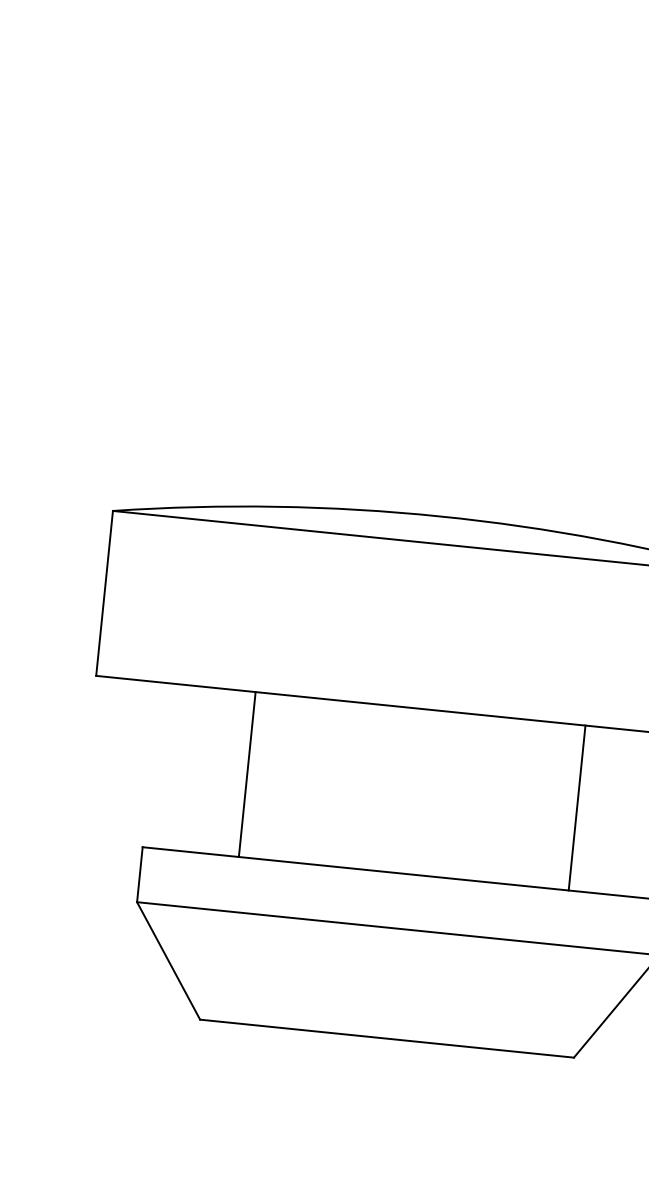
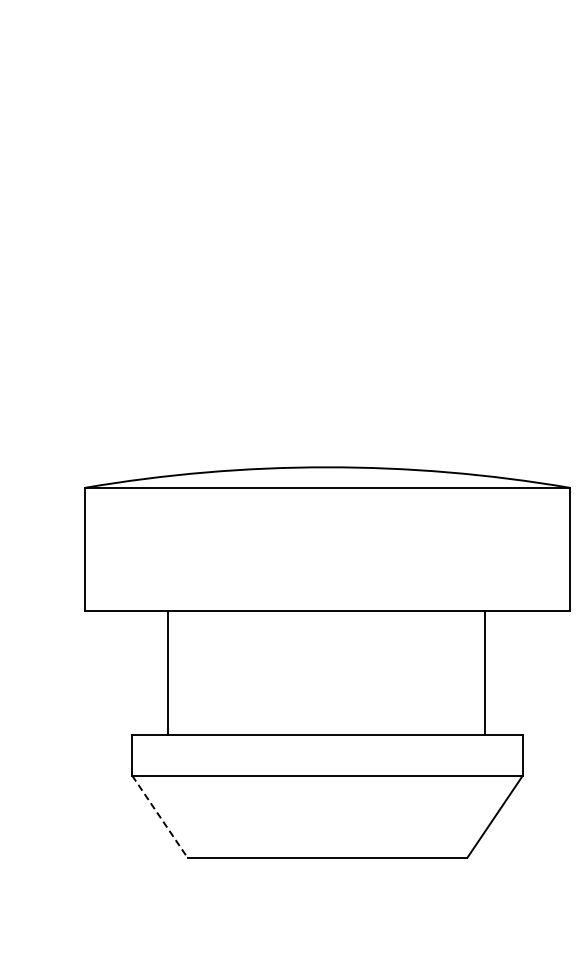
line: (247, 774) -> (168, 672), moved
line: (576, 807) -> (484, 672), moved
line: (168, 960) -> (159, 816), solid -> dashed

